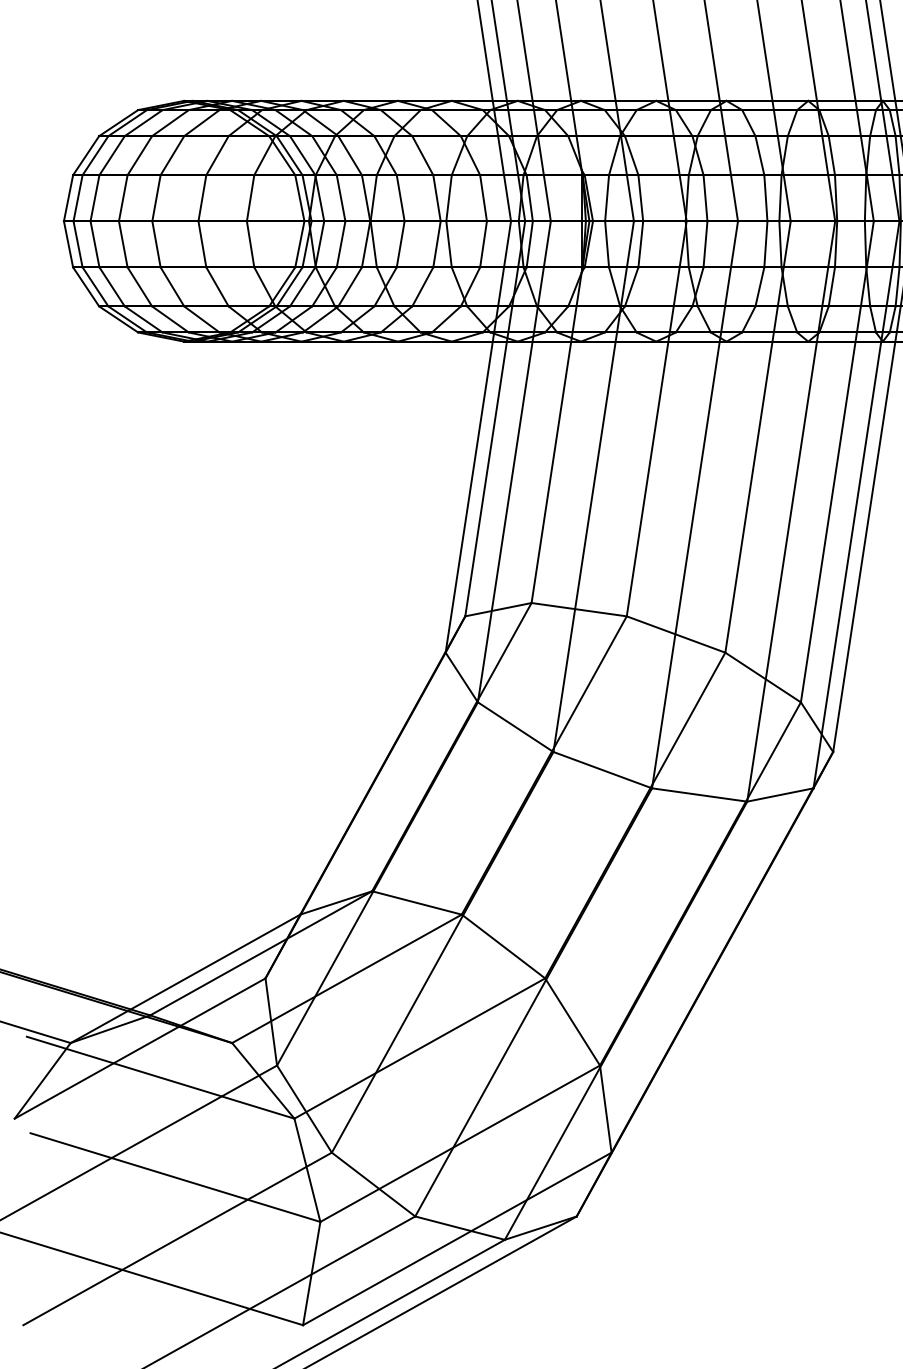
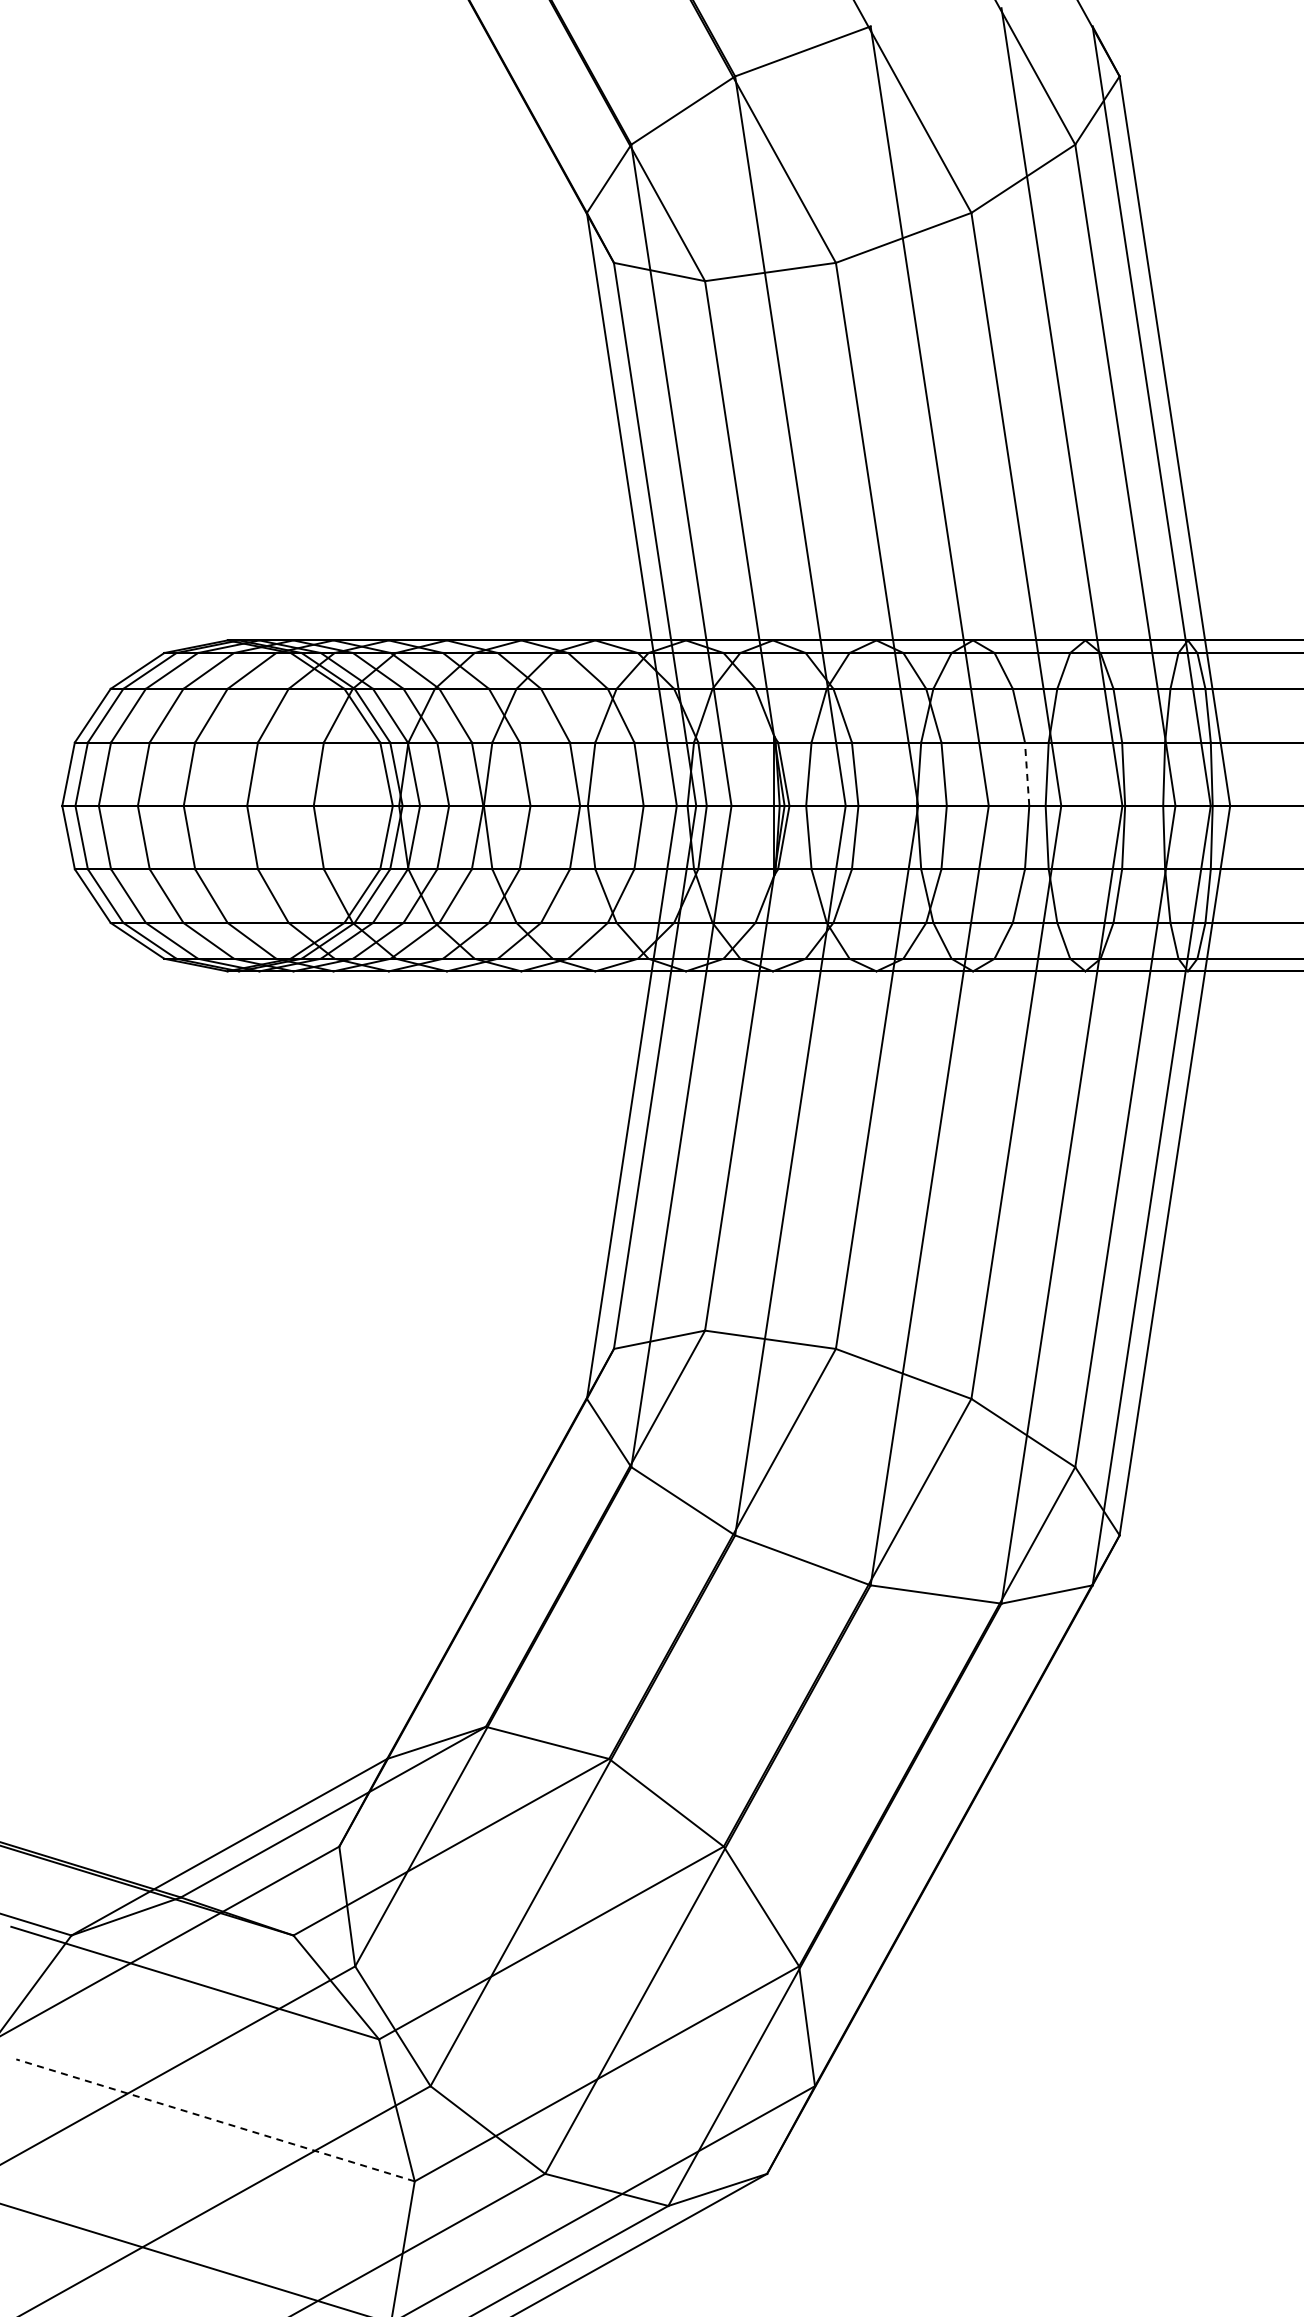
line: (766, 198) -> (1027, 774), solid -> dashed
line: (175, 1177) -> (215, 2120), solid -> dashed

